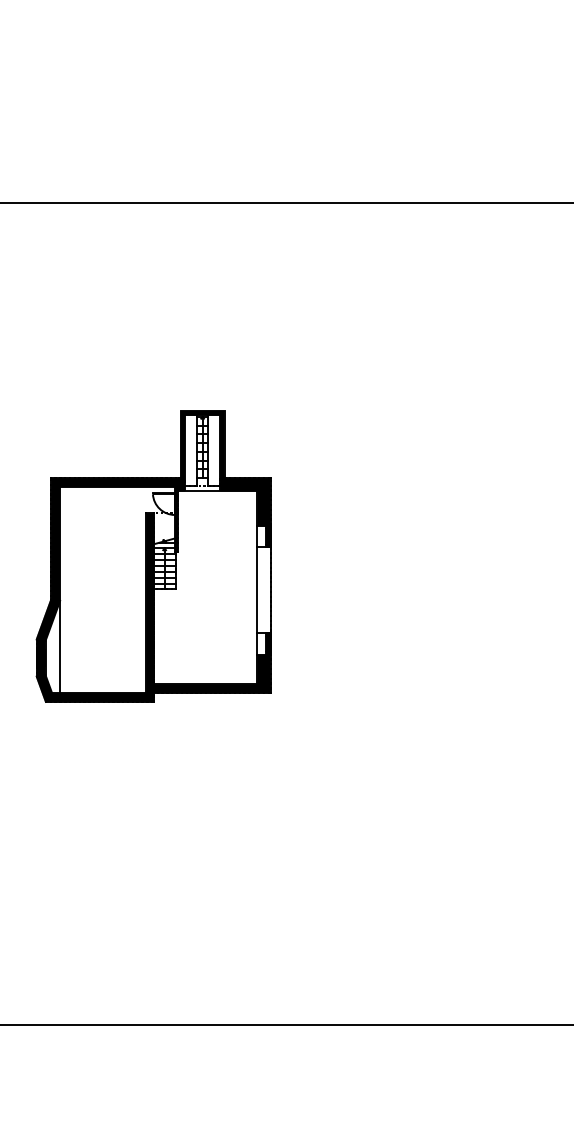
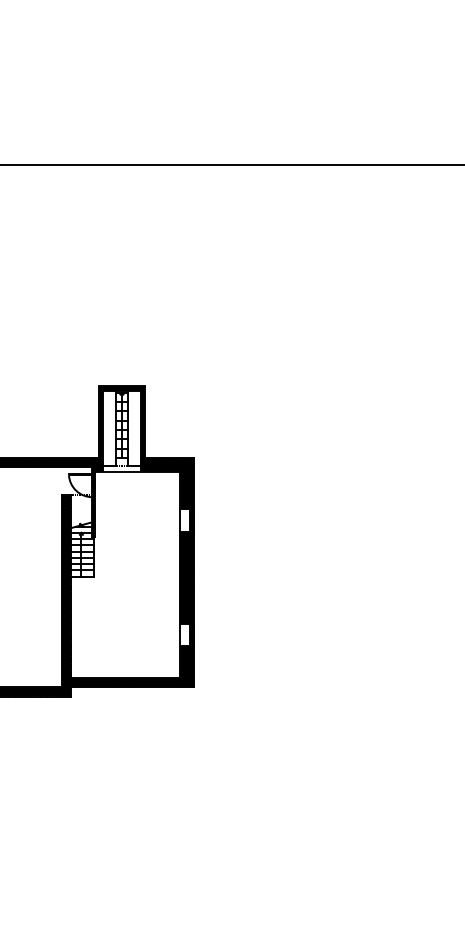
fill: (263, 590) -> (186, 577), added

